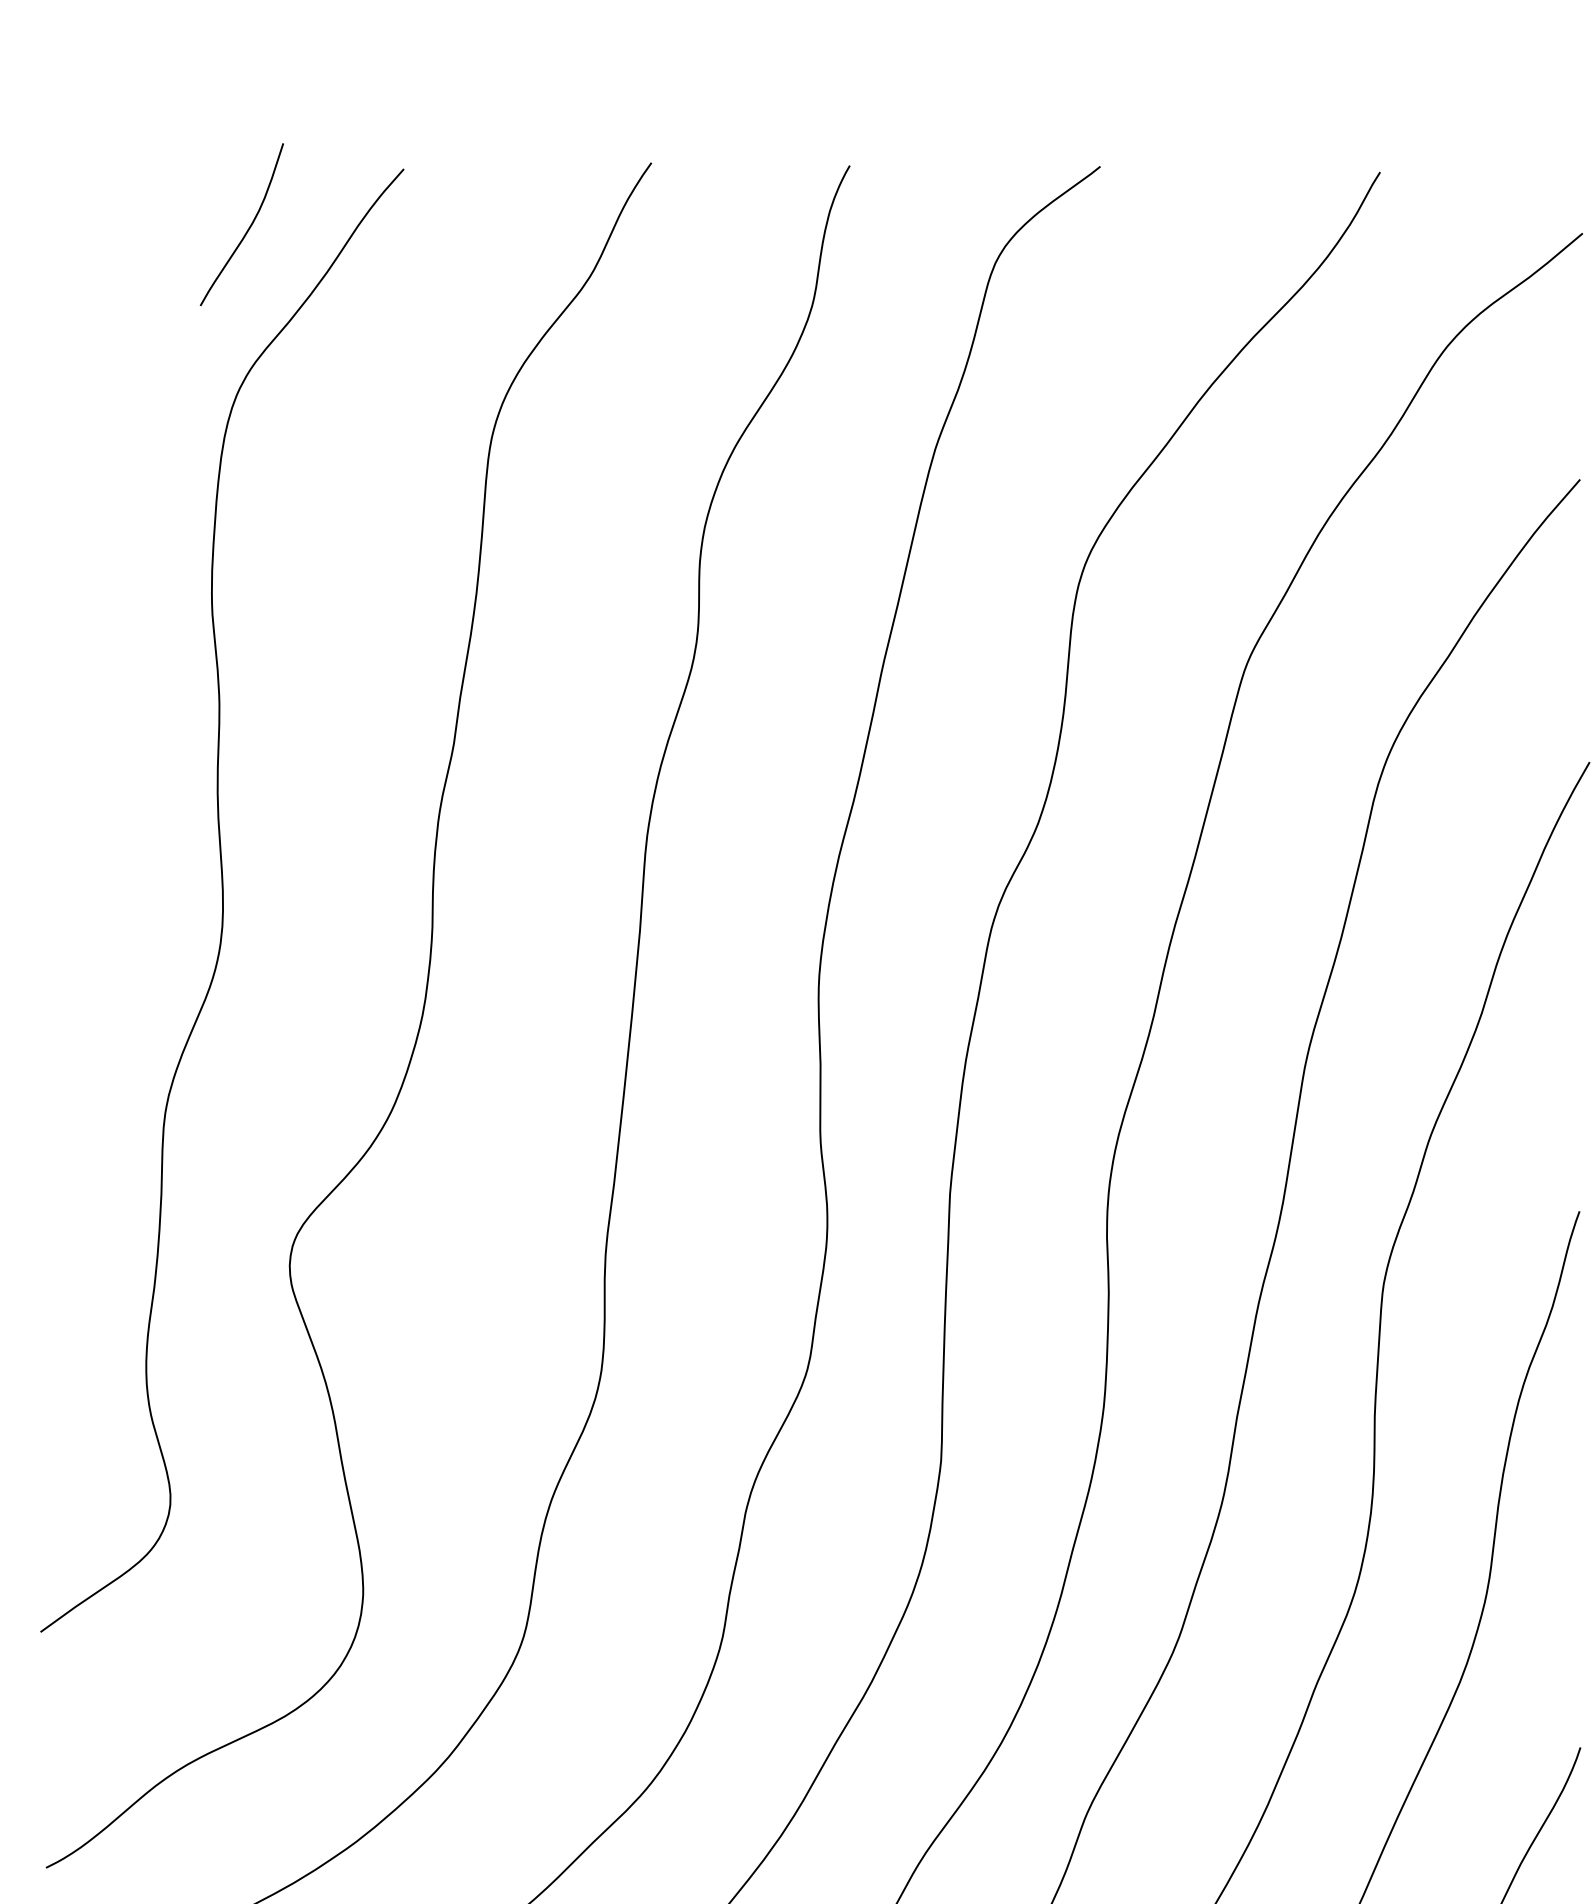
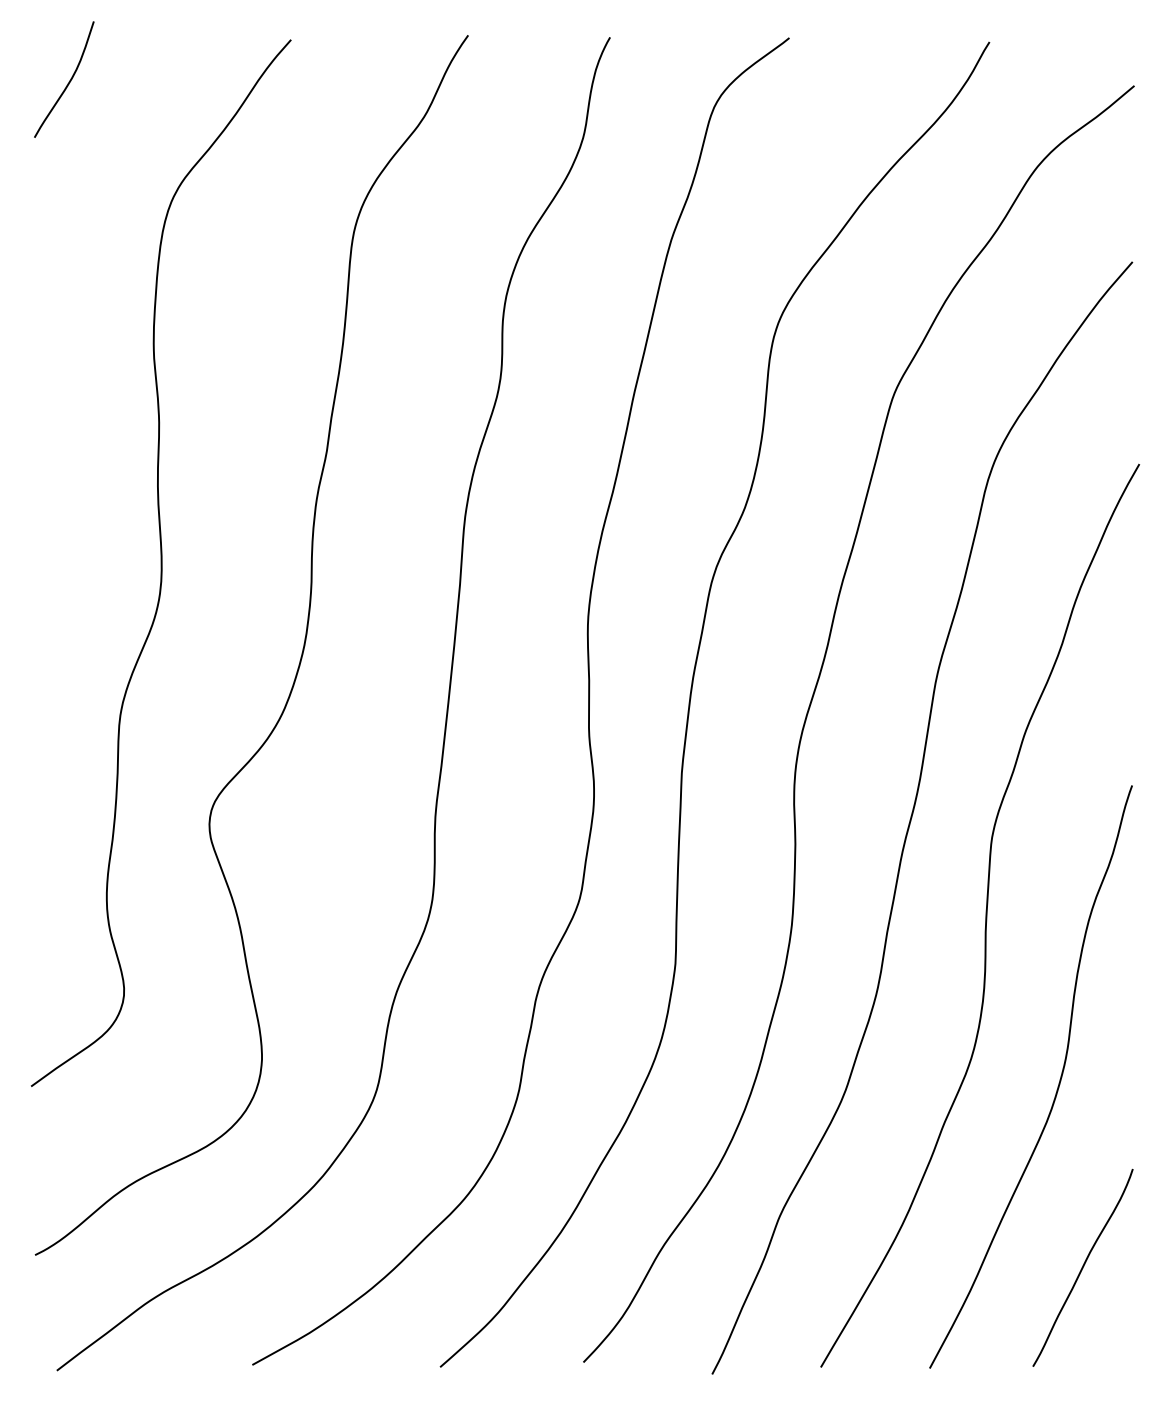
curve: (247, 228) -> (68, 82), moved

